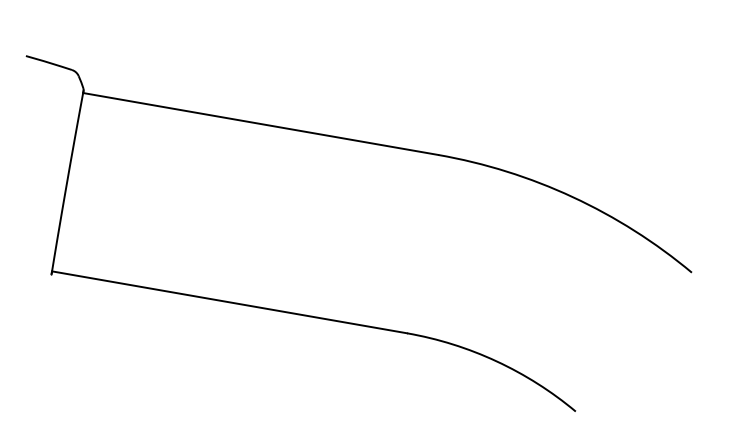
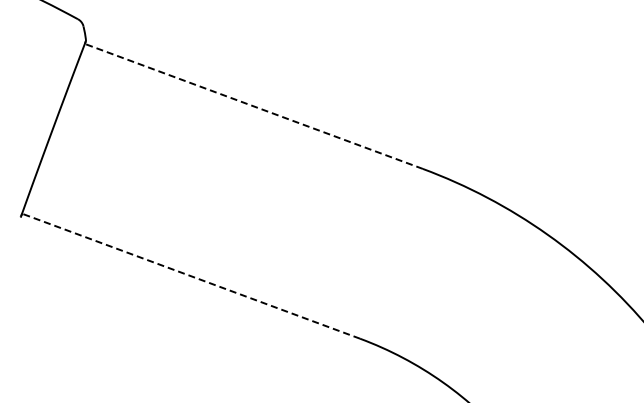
line: (260, 123) -> (253, 105), solid -> dashed
line: (229, 302) -> (190, 276), solid -> dashed

